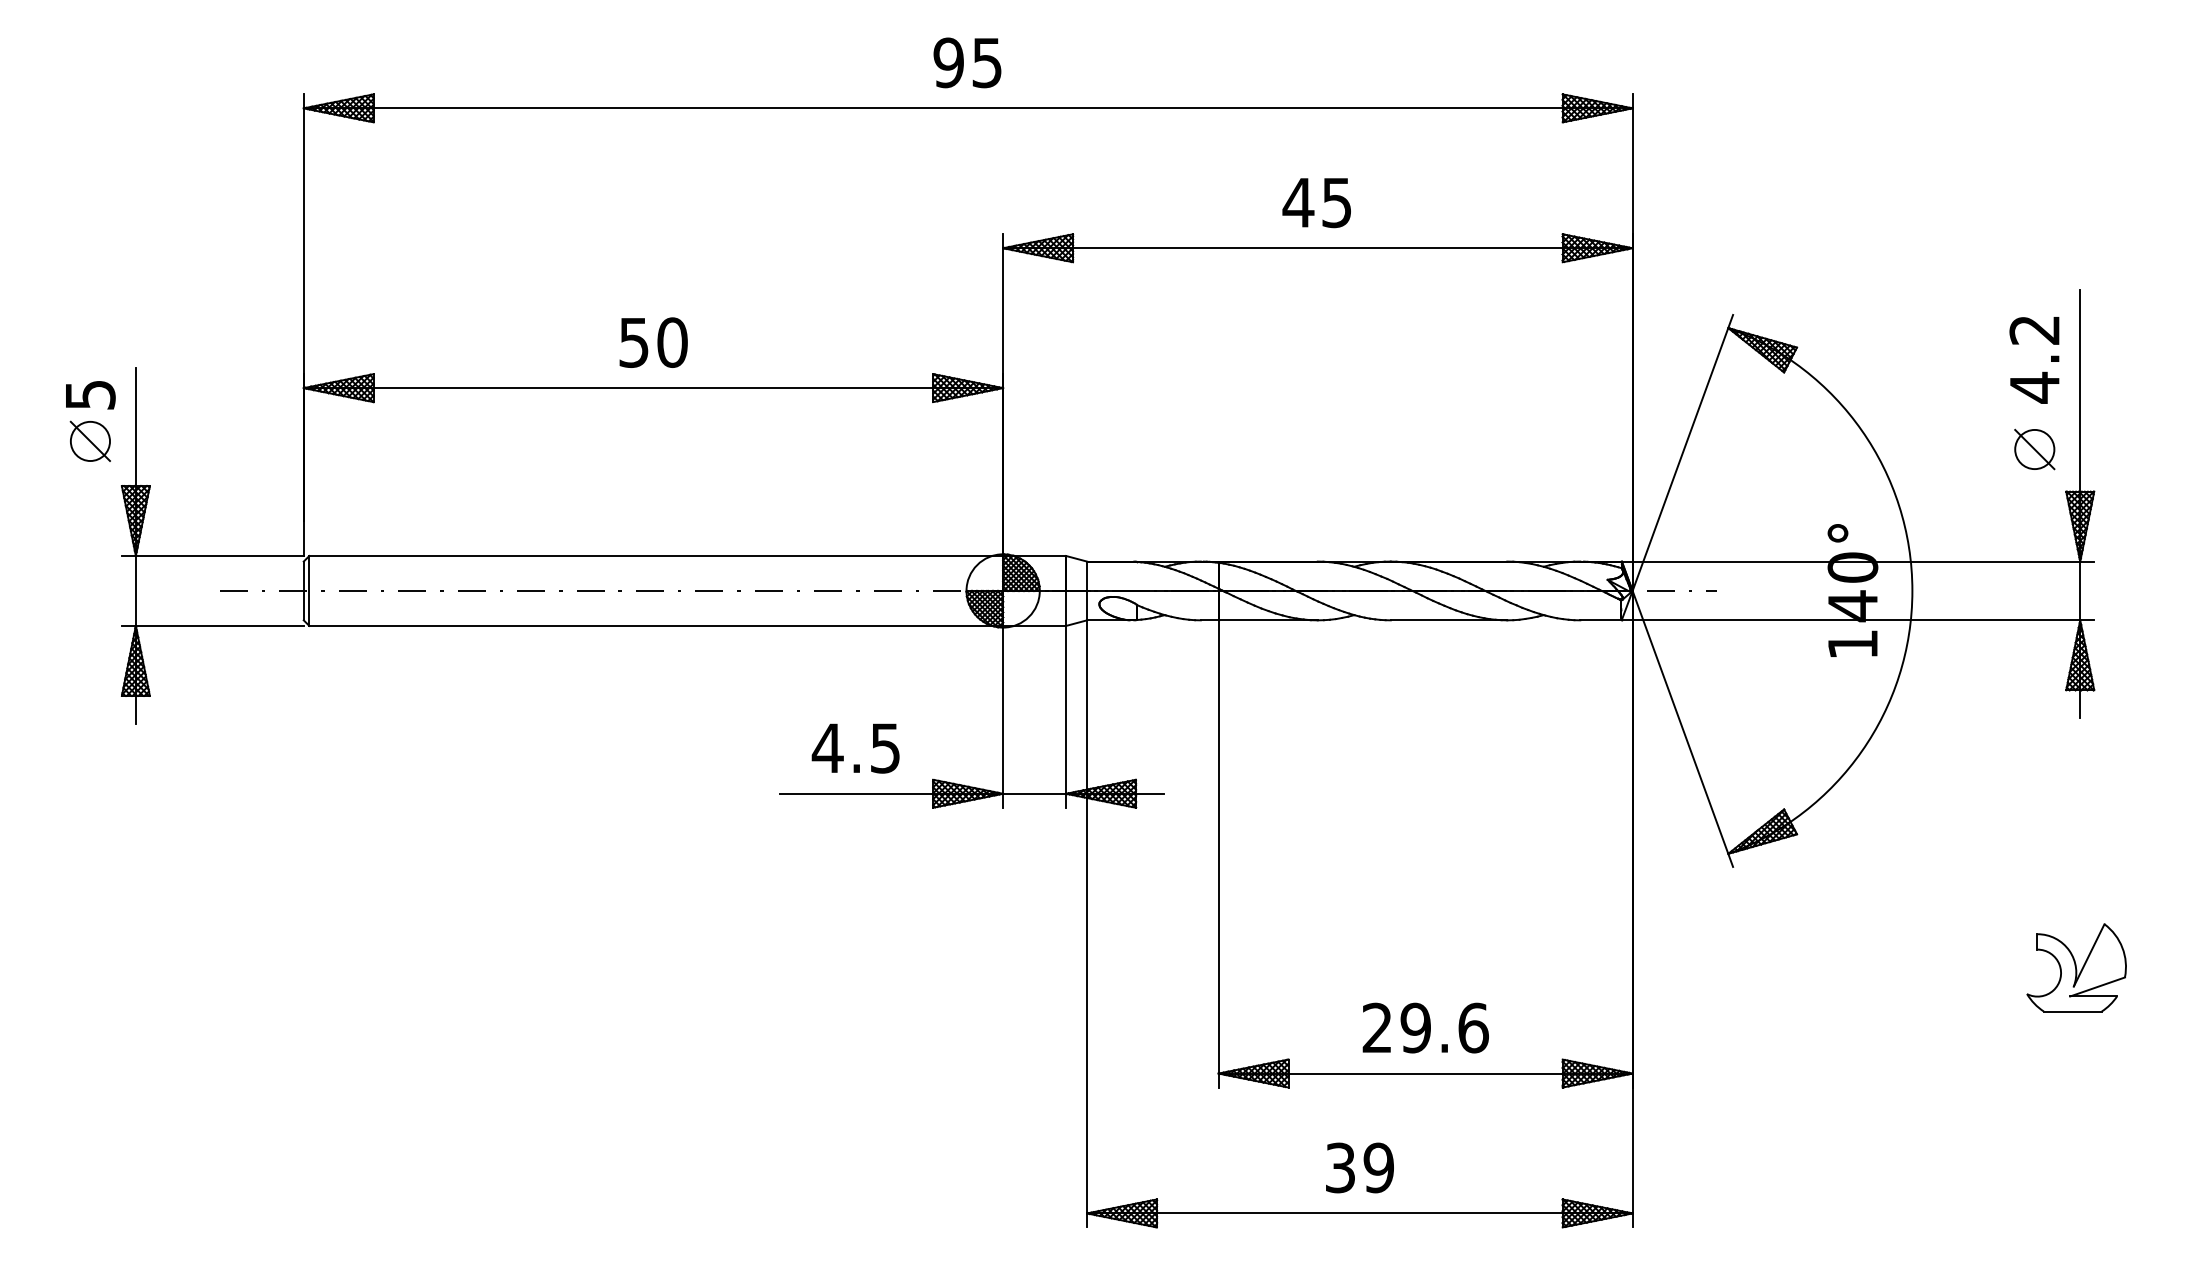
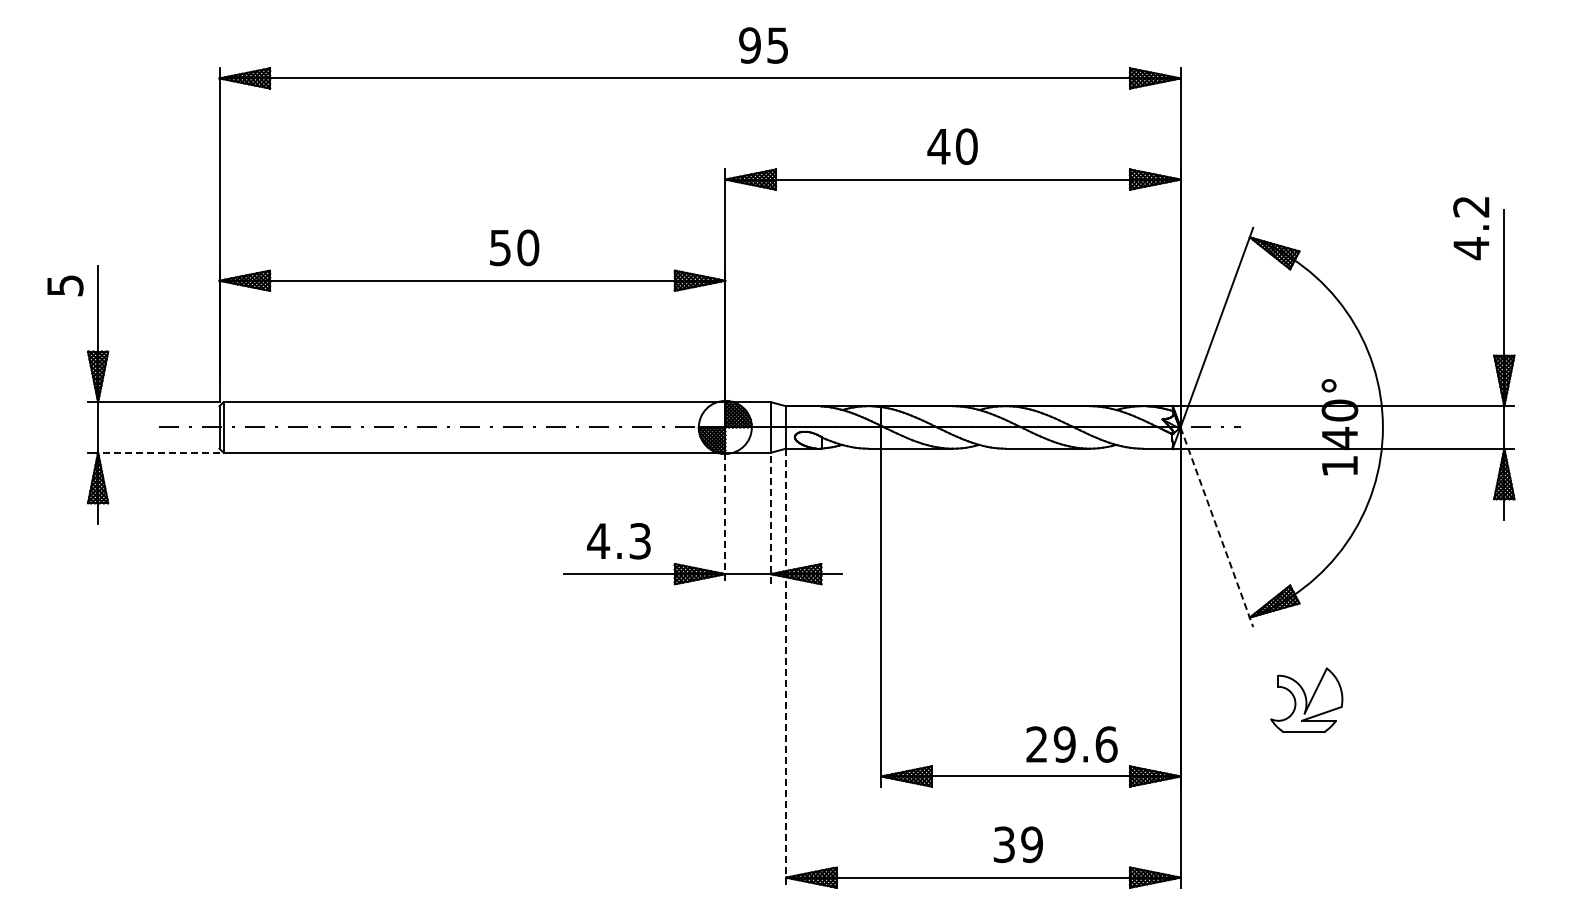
text: (967, 62) -> (763, 45), moved
text: (1336, 202) -> (966, 146), 45 -> 40
text: (653, 342) -> (514, 247), moved
text: (2034, 360) -> (1471, 228), moved
part: (90, 441) -> (65, 319), removed
part: (2034, 449) -> (1471, 325), removed
line: (219, 625) -> (158, 452), solid -> dashed
line: (1003, 716) -> (725, 518), solid -> dashed
line: (1065, 716) -> (770, 518), solid -> dashed
line: (1683, 729) -> (1217, 527), solid -> dashed
text: (885, 747) -> (640, 540), 4.5 -> 4.3
line: (1087, 924) -> (786, 668), solid -> dashed
part: (2076, 967) -> (1306, 699), moved
text: (1425, 1027) -> (1071, 744), moved
text: (1358, 1167) -> (1017, 844), moved

